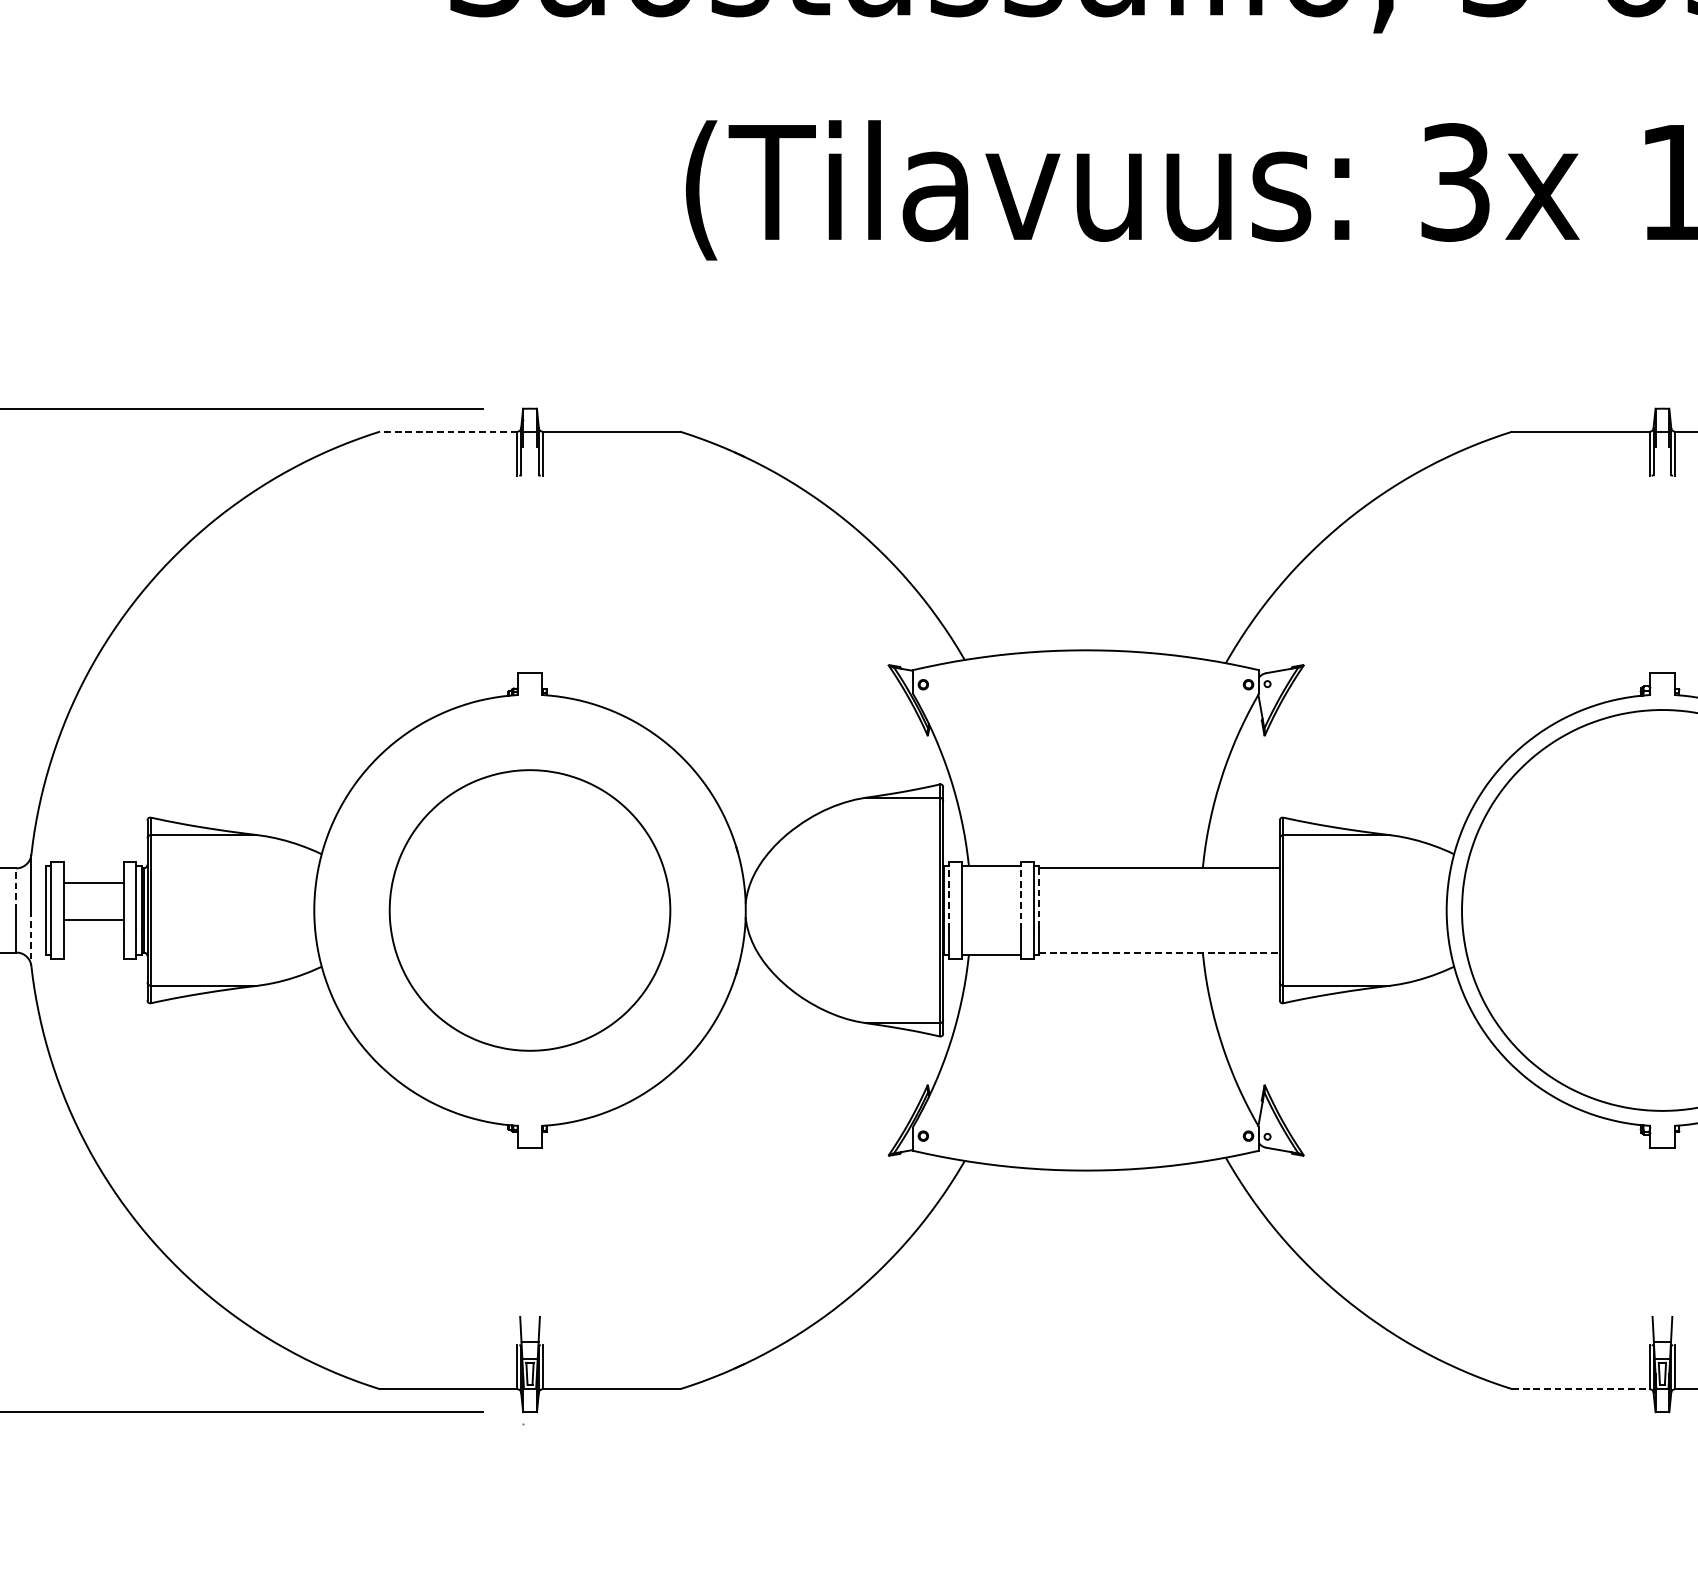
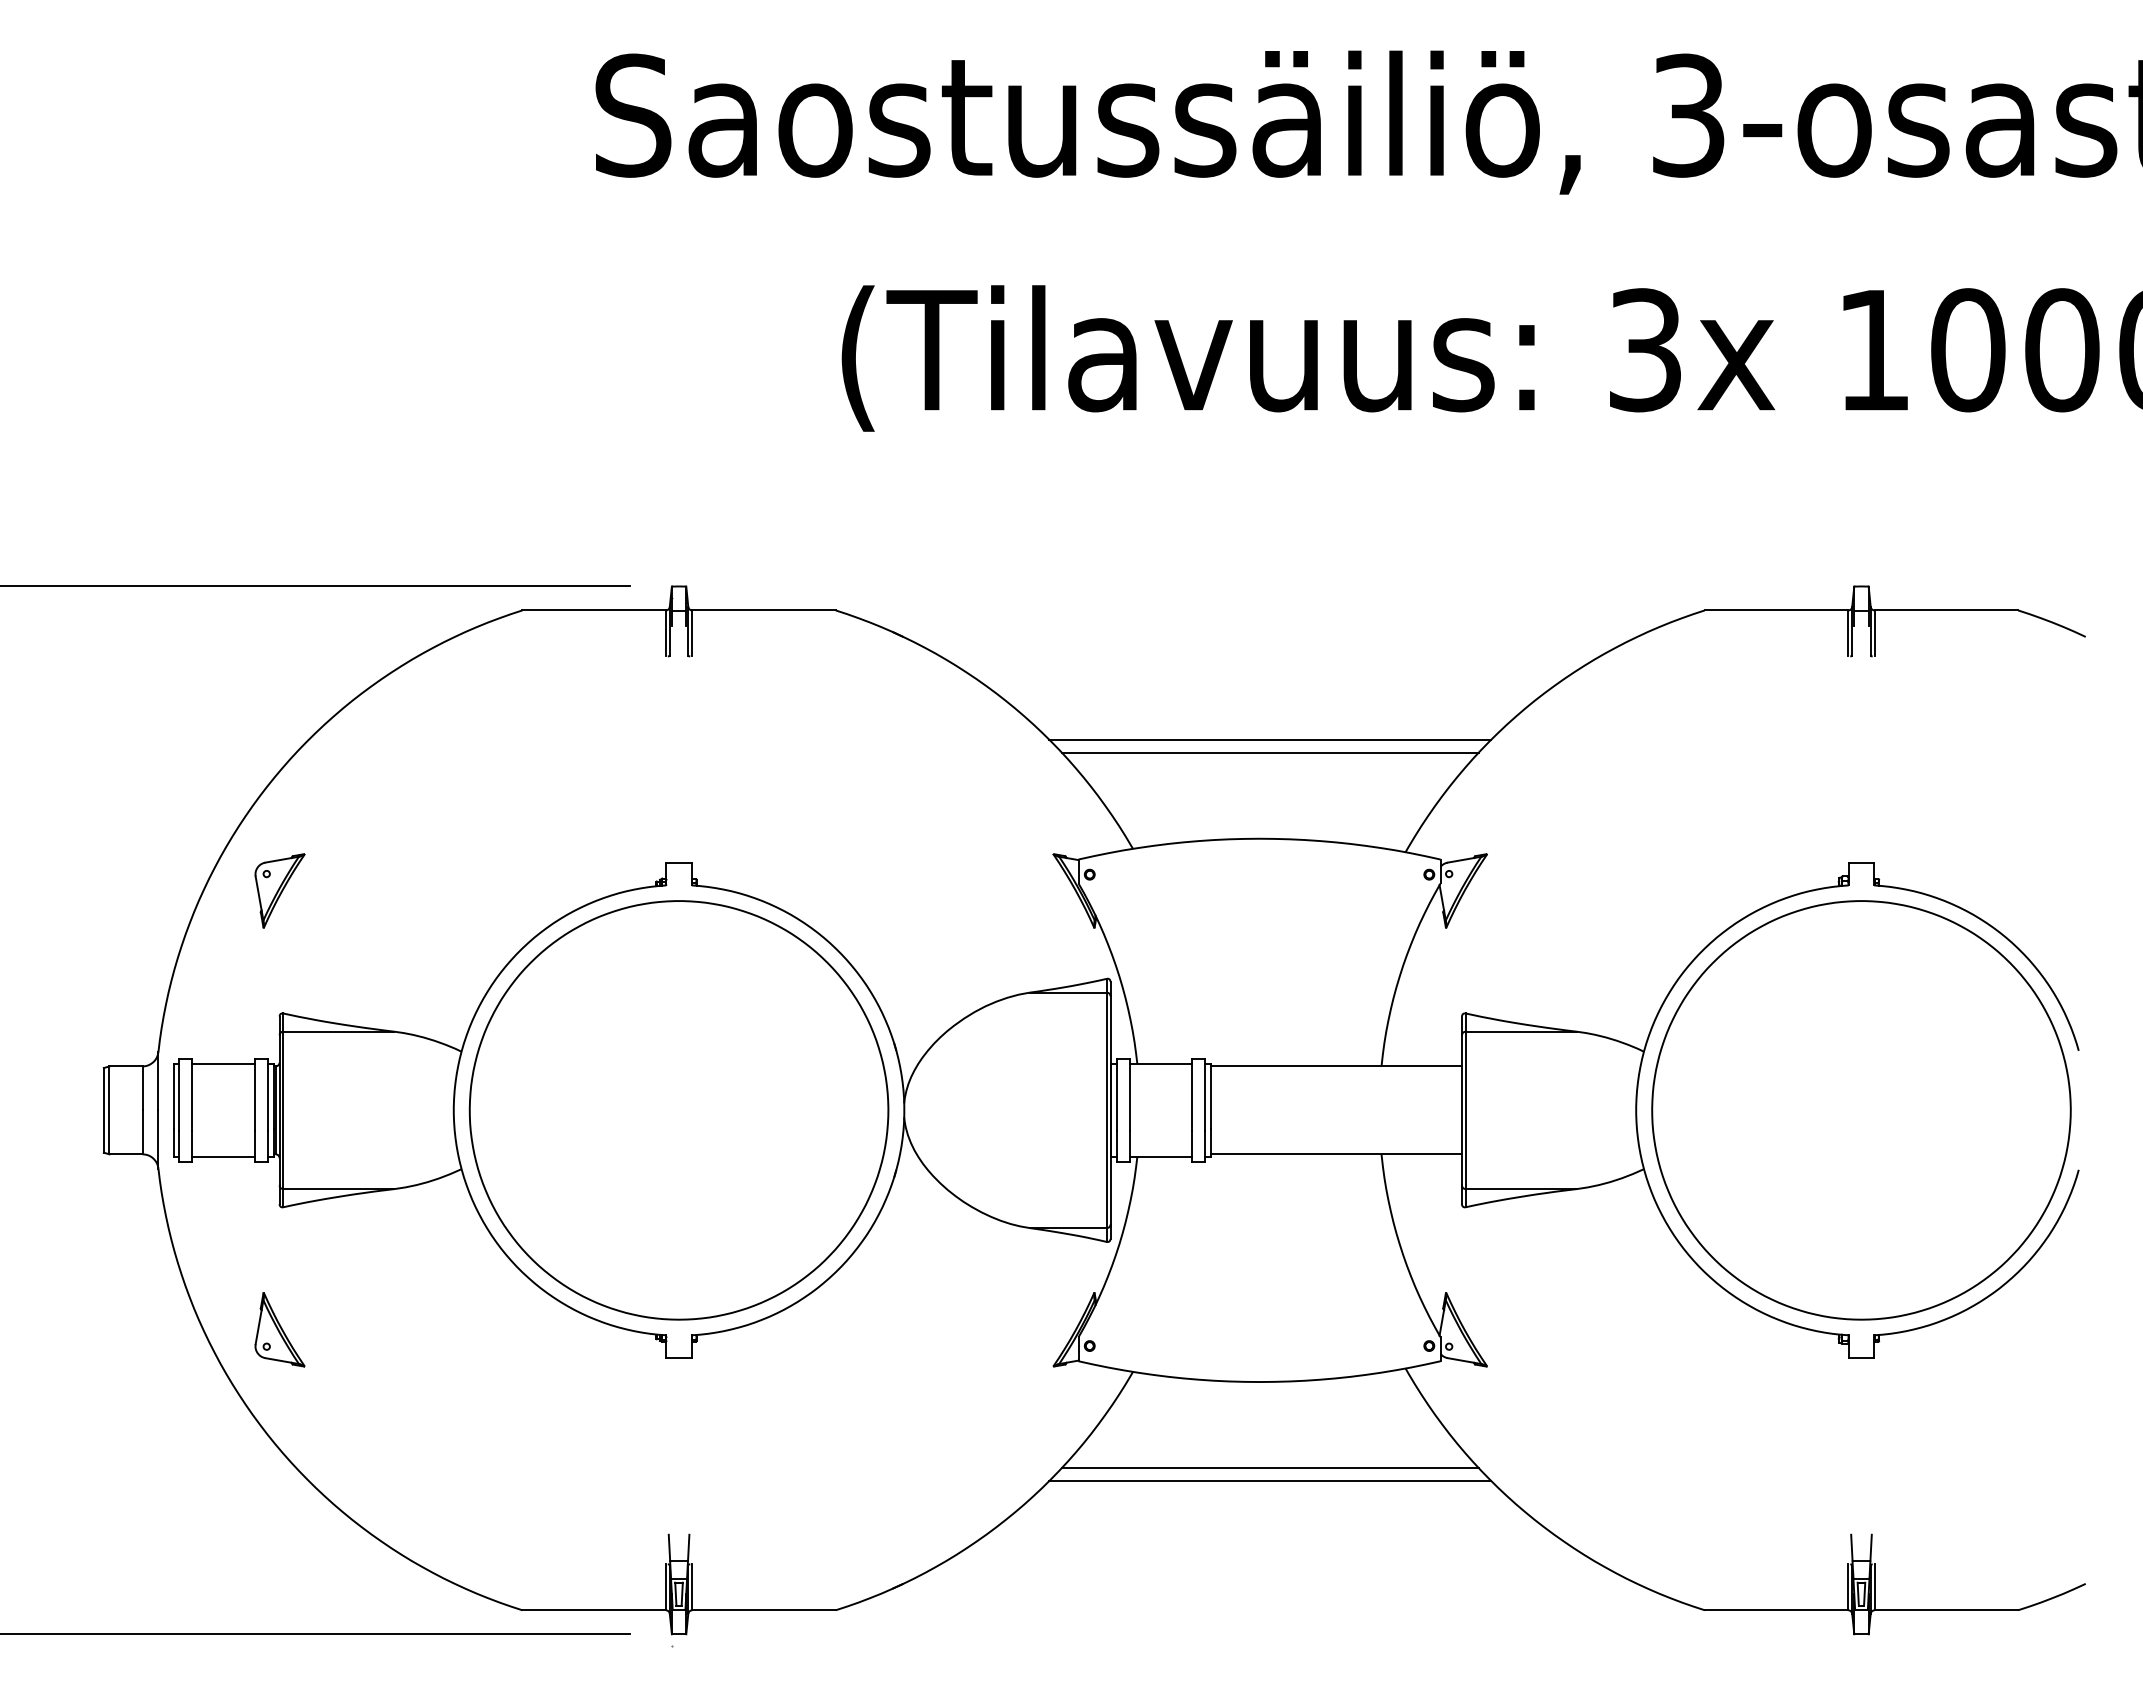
line: (449, 431) -> (594, 610), dashed -> solid
line: (1096, 555) -> (1270, 739), added
line: (1095, 567) -> (1269, 752), added
part: (147, 699) -> (279, 890), added
line: (93, 882) -> (223, 1156), moved
line: (16, 889) -> (142, 1088), dashed -> solid
line: (948, 895) -> (1116, 1094), dashed -> solid
line: (1021, 895) -> (1192, 1094), dashed -> solid
line: (1038, 896) -> (1210, 1095), dashed -> solid
part: (529, 910) -> (678, 1110), size x1.43
line: (93, 919) -> (223, 1063), moved
line: (31, 938) -> (158, 1139), dashed -> solid
line: (1159, 952) -> (1336, 1154), dashed -> solid
part: (147, 1120) -> (279, 1329), added
line: (1095, 1253) -> (1269, 1468), added
line: (1096, 1265) -> (1270, 1481), added
line: (1581, 1389) -> (1776, 1610), dashed -> solid

